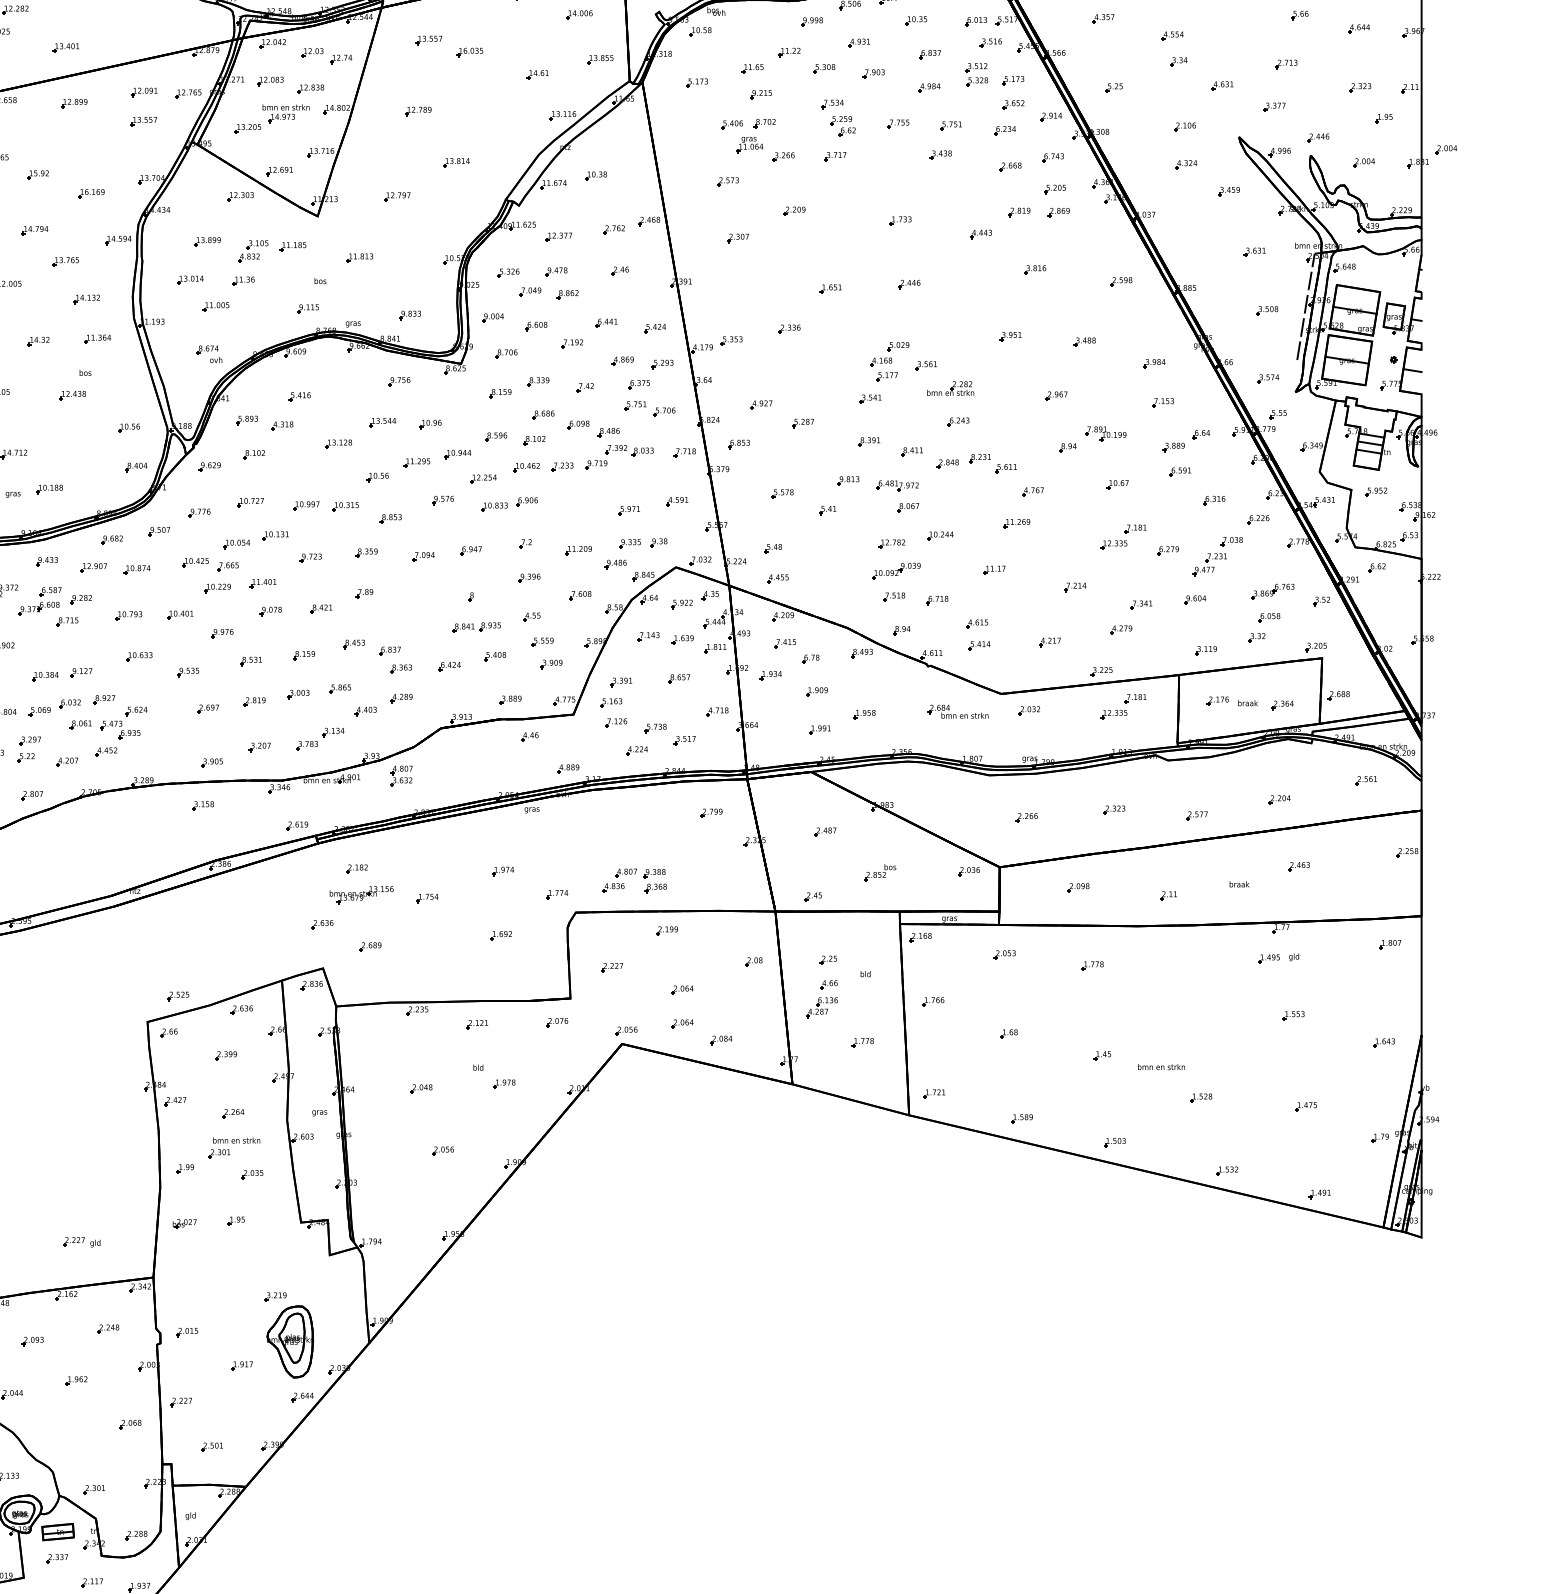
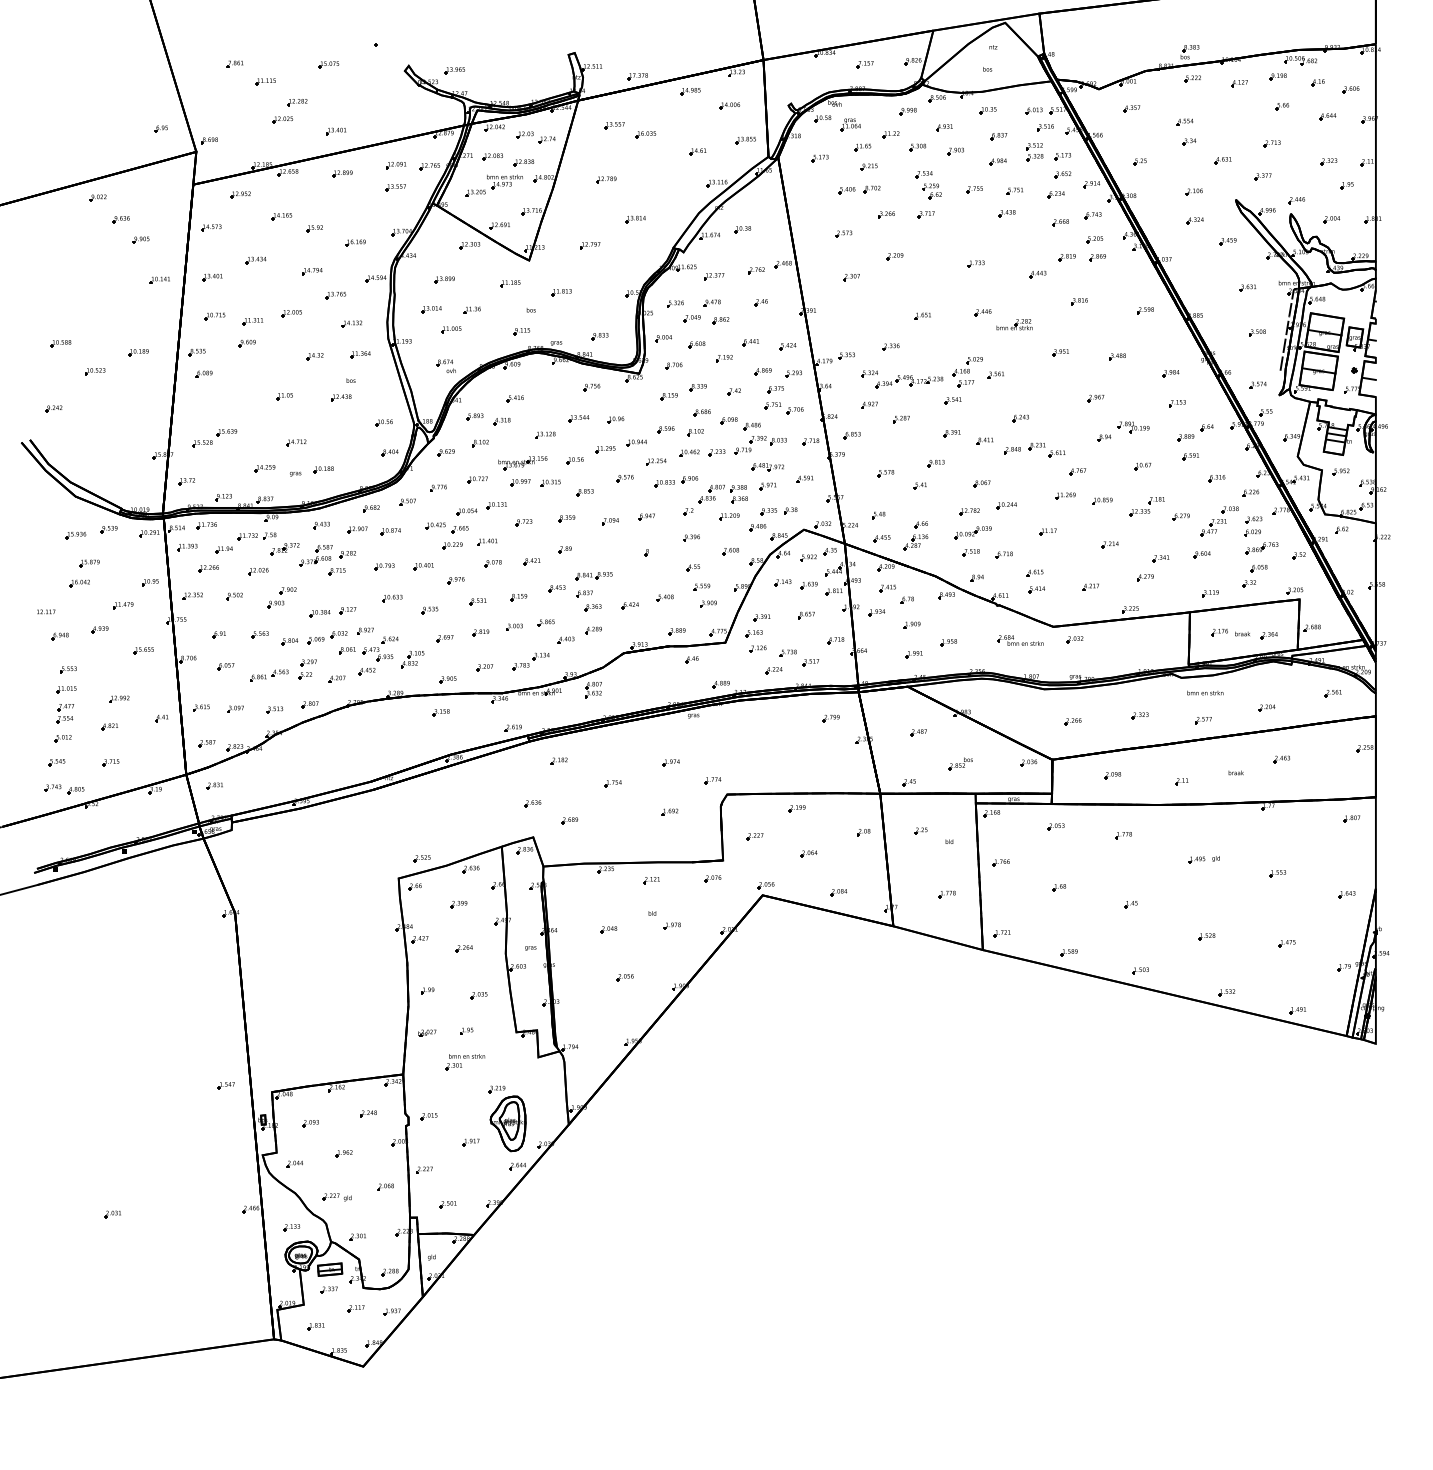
part: (749, 144) -> (850, 124), moved
part: (1445, 149) -> (1394, 209), removed
part: (252, 251) -> (412, 659), moved
part: (804, 371) -> (902, 379), added
part: (950, 388) -> (1014, 324), moved
part: (896, 486) -> (767, 467), moved
part: (1065, 529) -> (1102, 500), added
part: (1262, 563) -> (1253, 526), added
part: (475, 628) -> (593, 576), moved
part: (1122, 706) -> (1146, 636), removed
part: (633, 879) -> (722, 493), moved
part: (361, 895) -> (522, 463), moved
part: (1277, 958) -> (1203, 859), moved
part: (821, 998) -> (915, 535), moved
part: (681, 1023) -> (808, 879), removed
text: (1161, 1066) -> (1205, 692), moved
part: (234, 1148) -> (465, 1062), moved
part: (80, 1242) -> (336, 1197), moved

